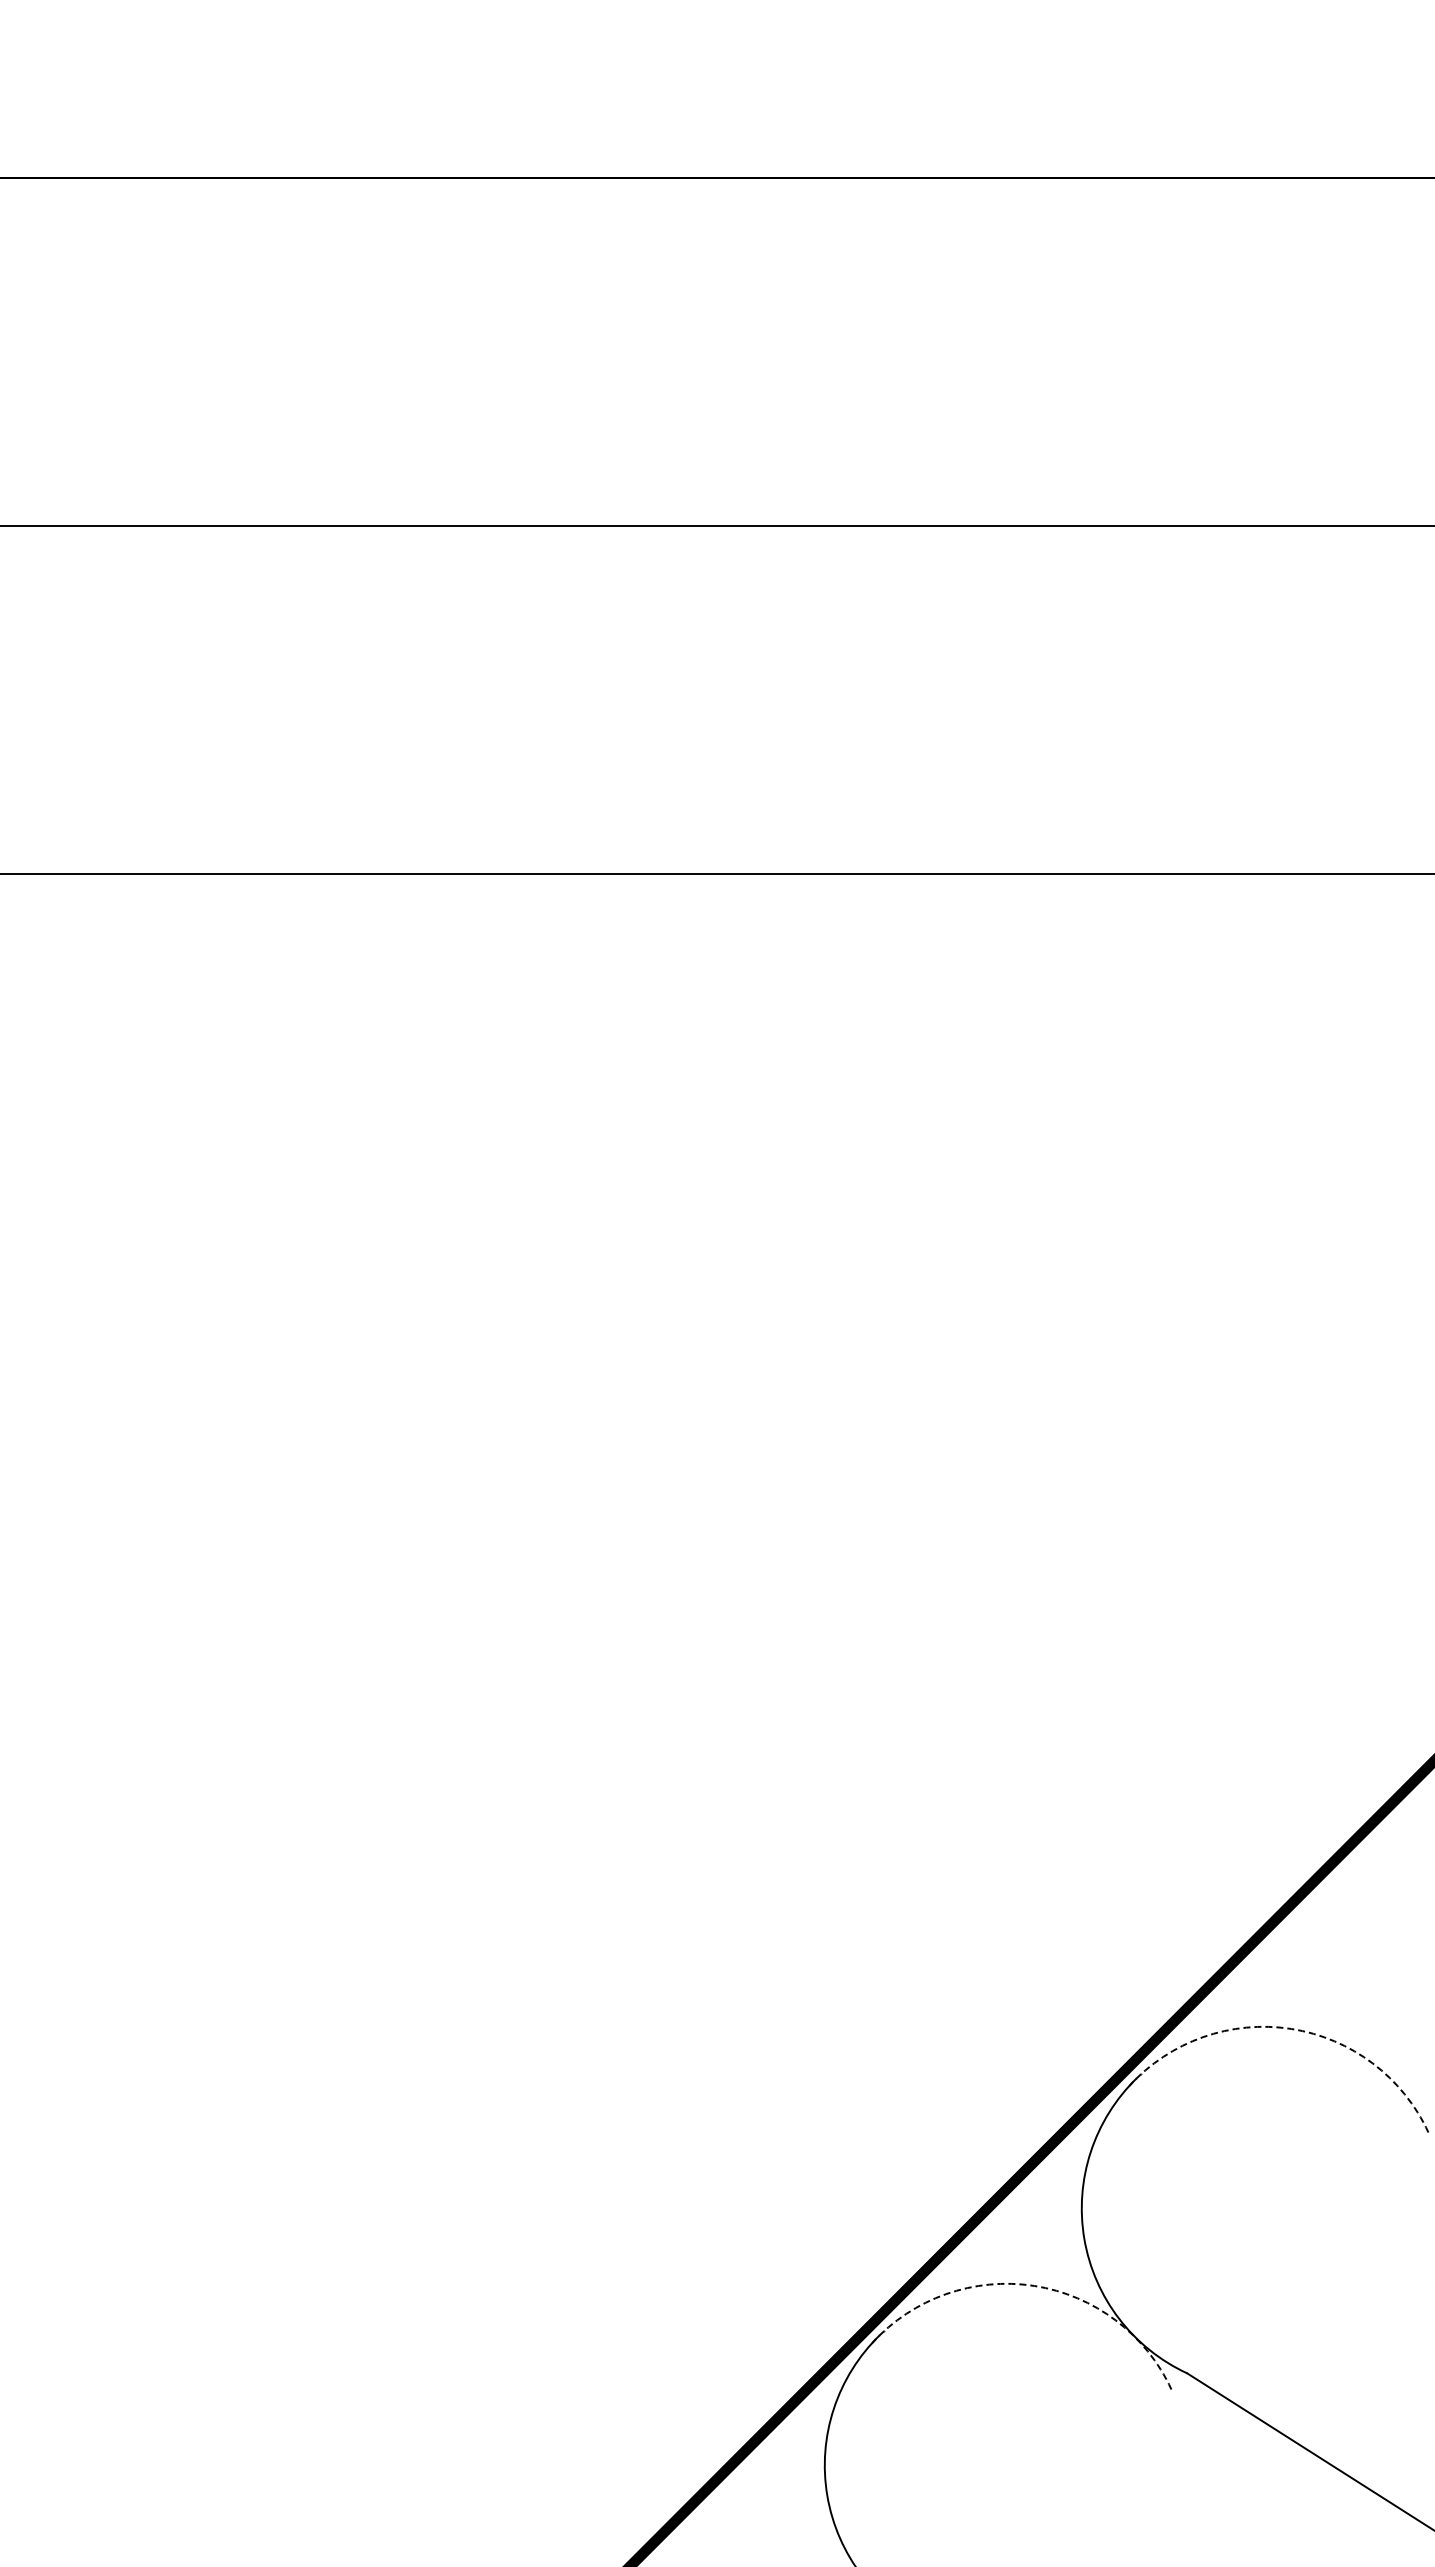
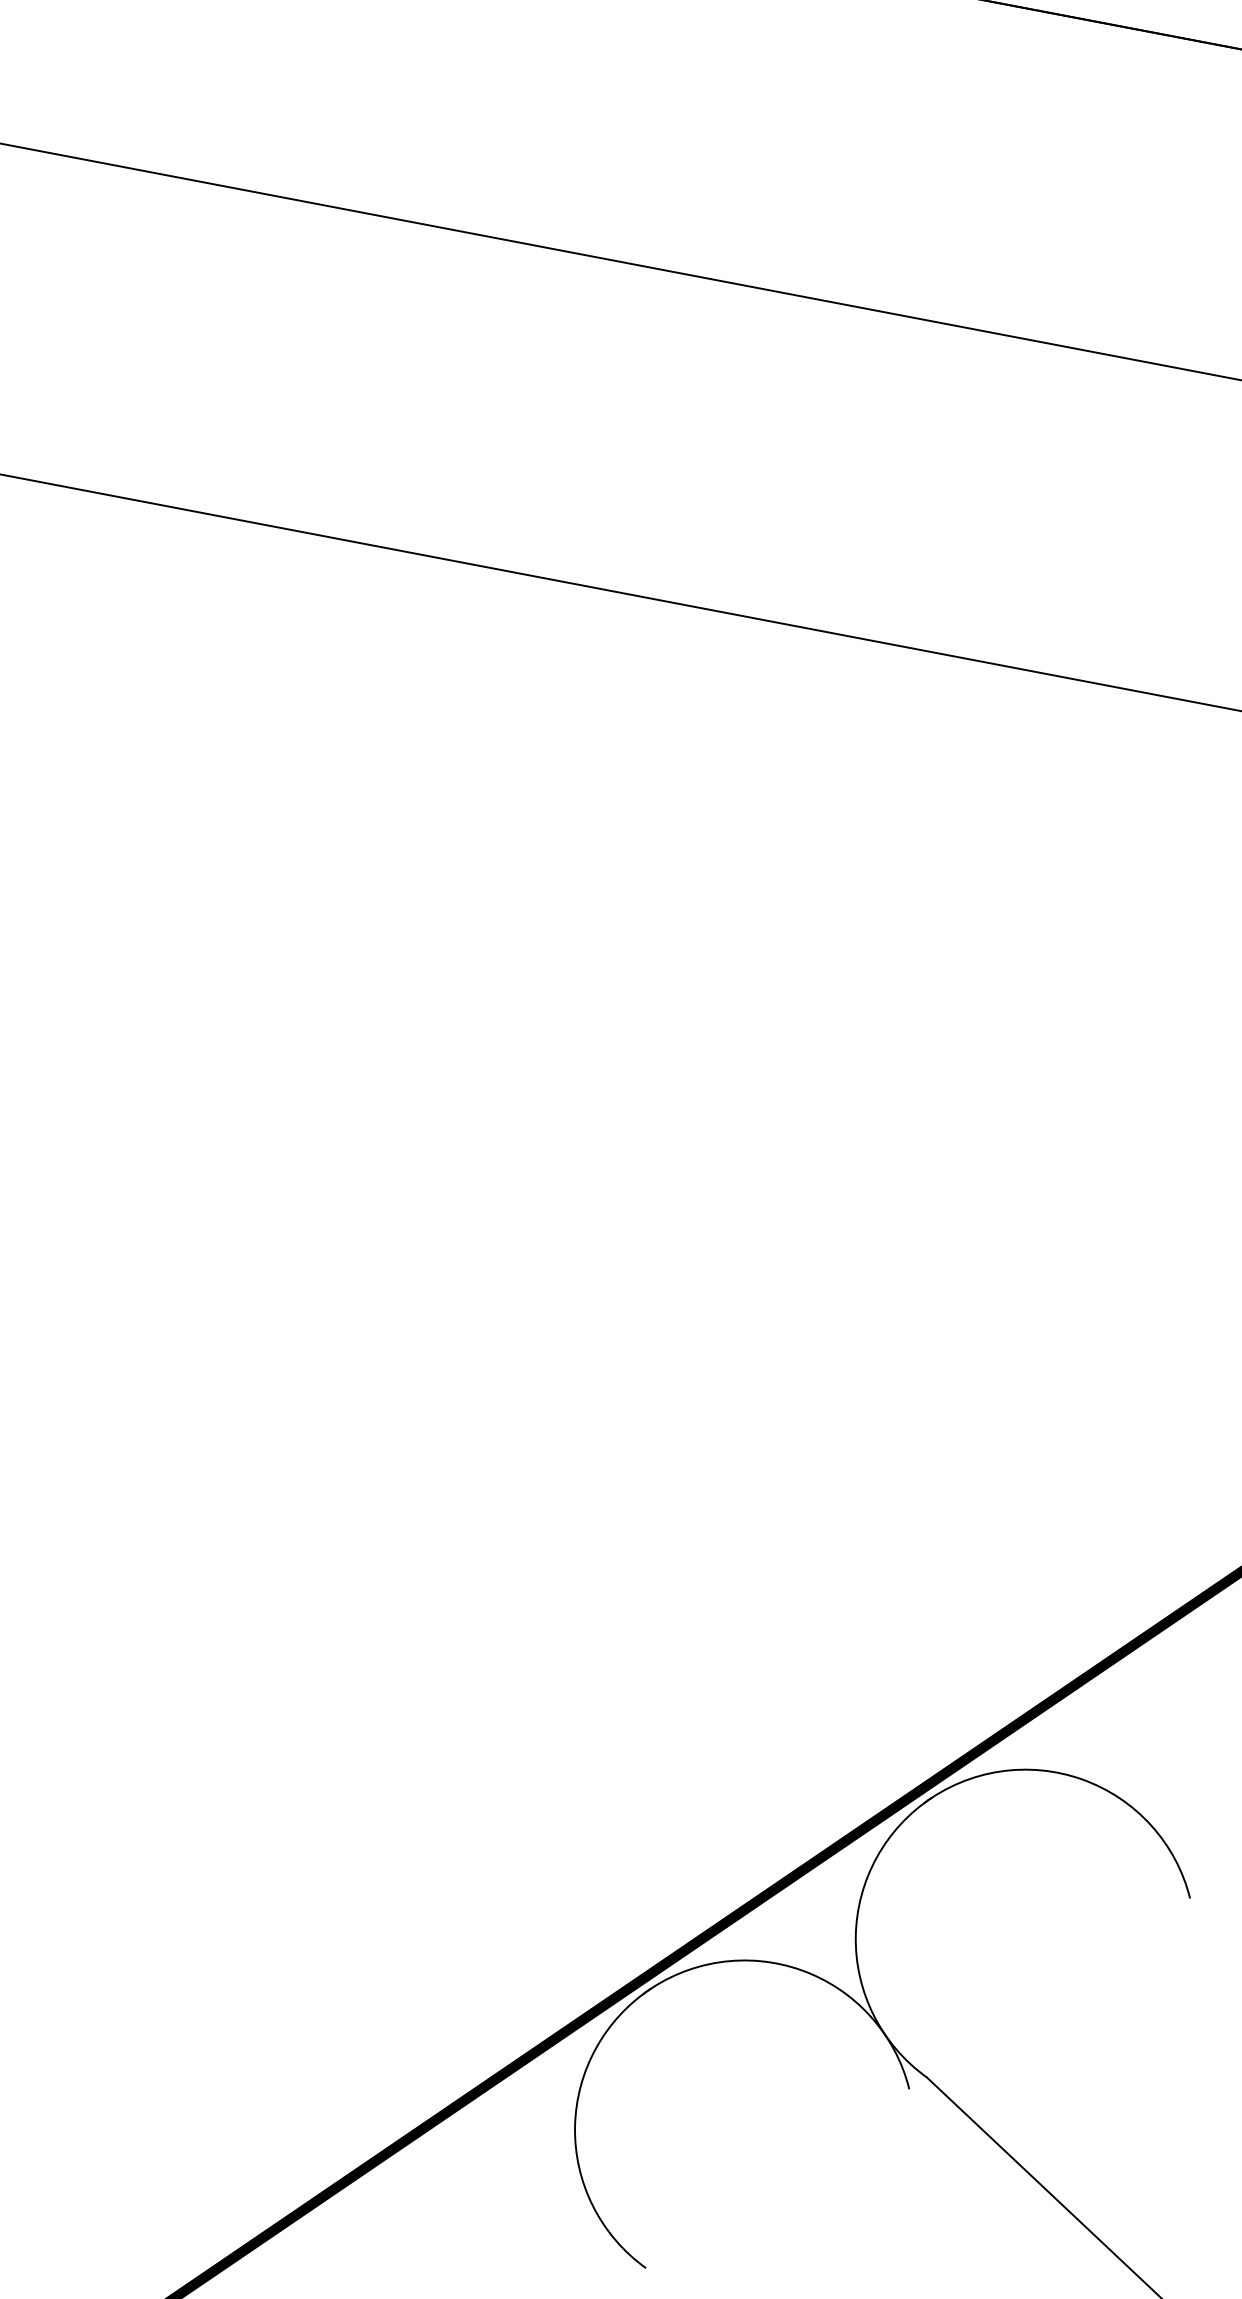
arc: (1291, 2028) -> (1082, 1779), dashed -> solid
arc: (1034, 2285) -> (801, 1969), dashed -> solid

